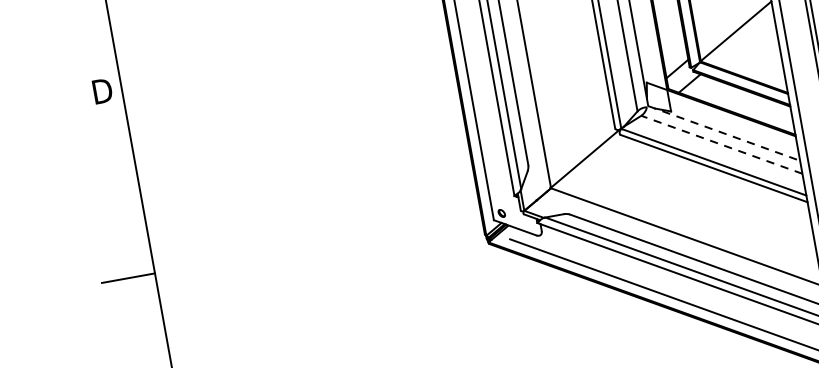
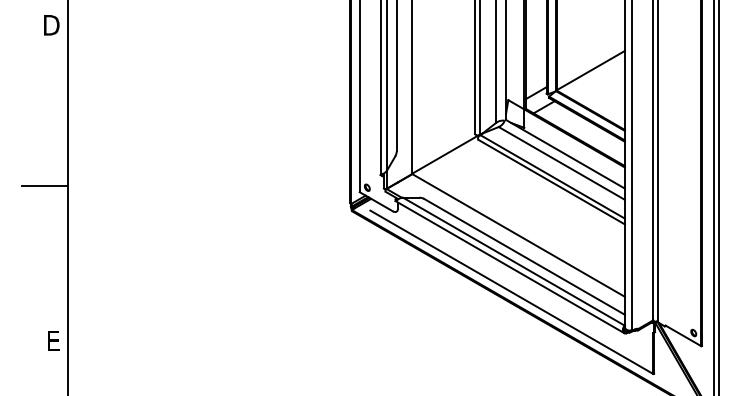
line: (724, 133) -> (565, 154), dashed -> solid
line: (721, 144) -> (561, 163), dashed -> solid

